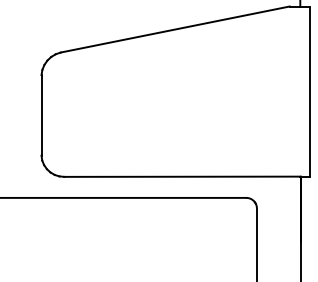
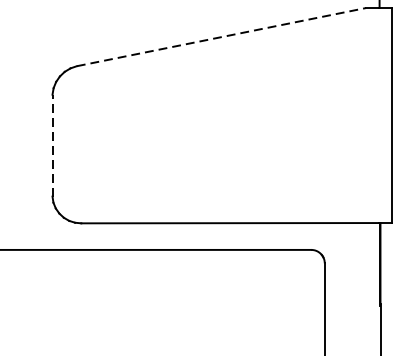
line: (175, 29) -> (221, 37), solid -> dashed
line: (41, 114) -> (52, 144), solid -> dashed

